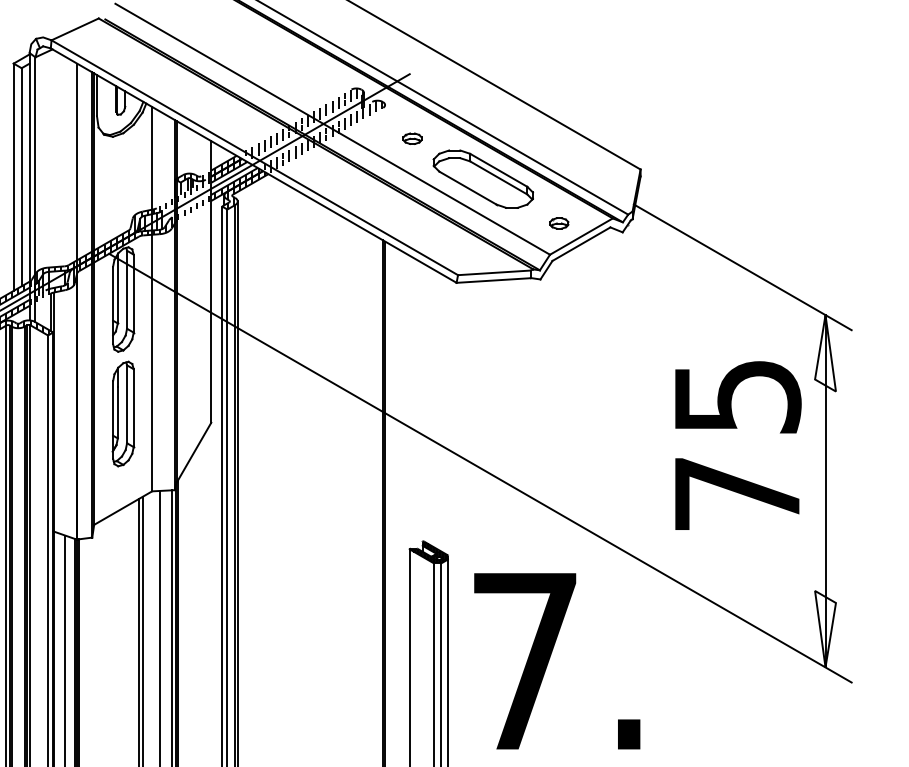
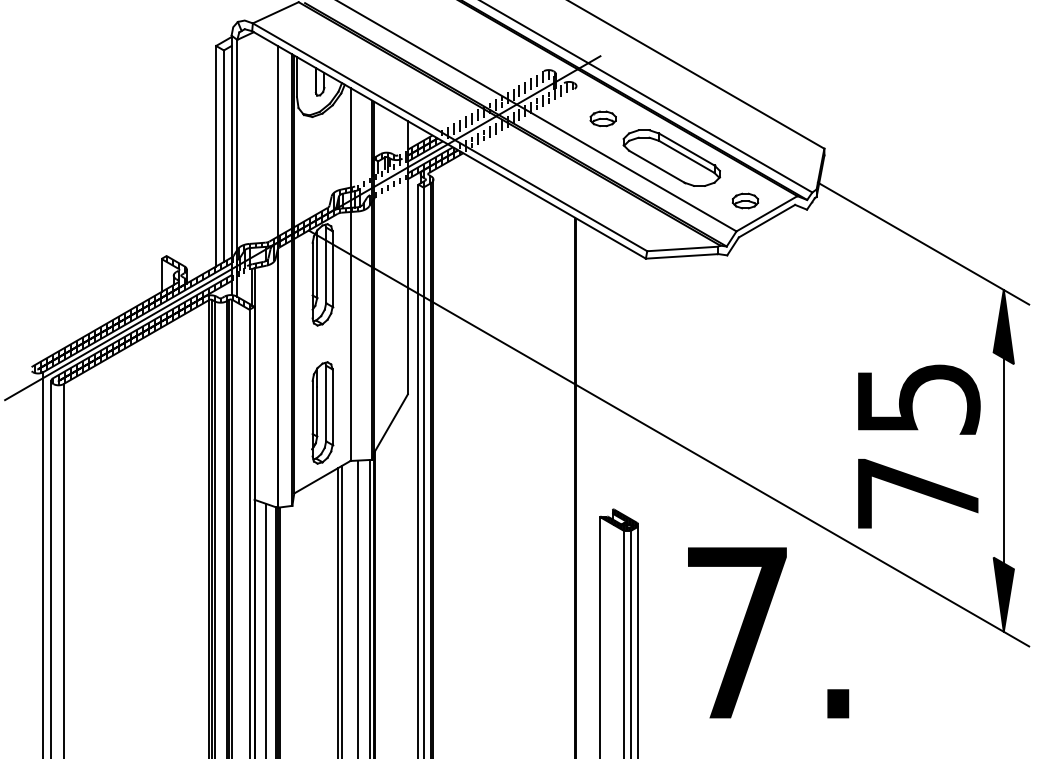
part: (411, 138) -> (602, 118), size x1.43
part: (559, 222) -> (745, 200), size x1.43
fill: (825, 352) -> (1003, 326), added
part: (123, 413) -> (322, 412), moved
text: (738, 445) -> (919, 446), moved
fill: (825, 628) -> (1003, 594), added
text: (557, 660) -> (768, 632), moved

